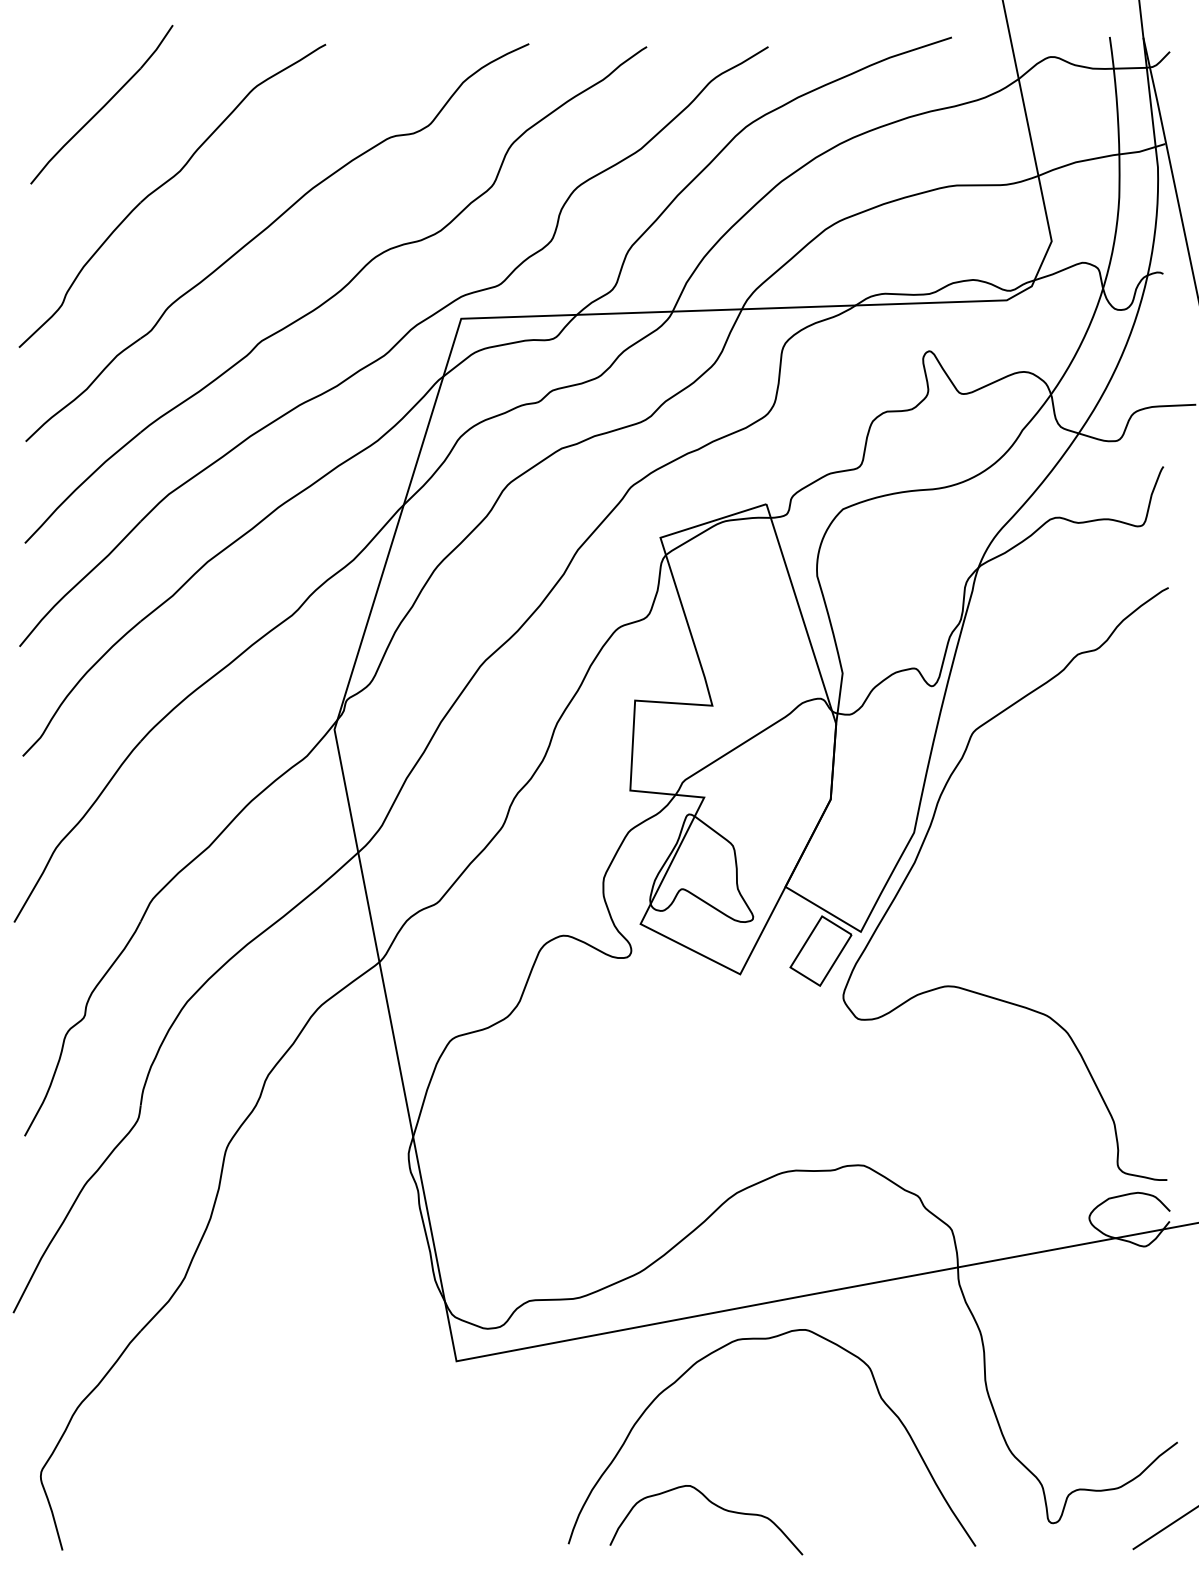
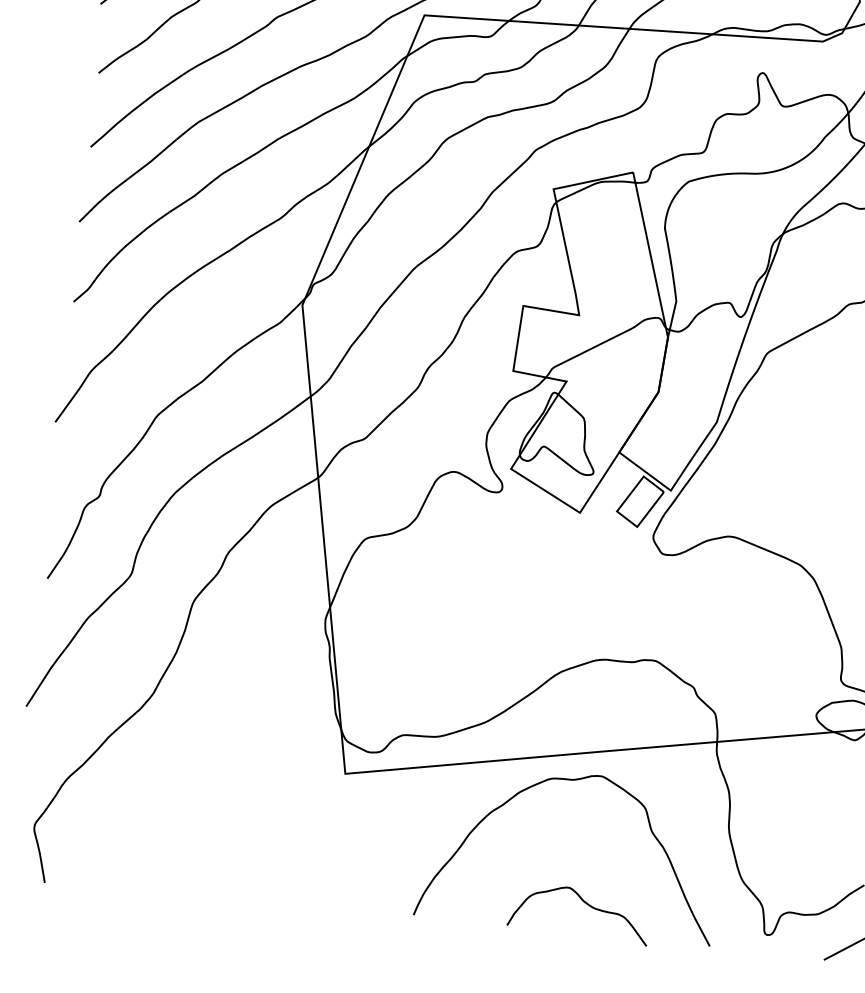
curve: (714, 1505) -> (585, 903), moved

